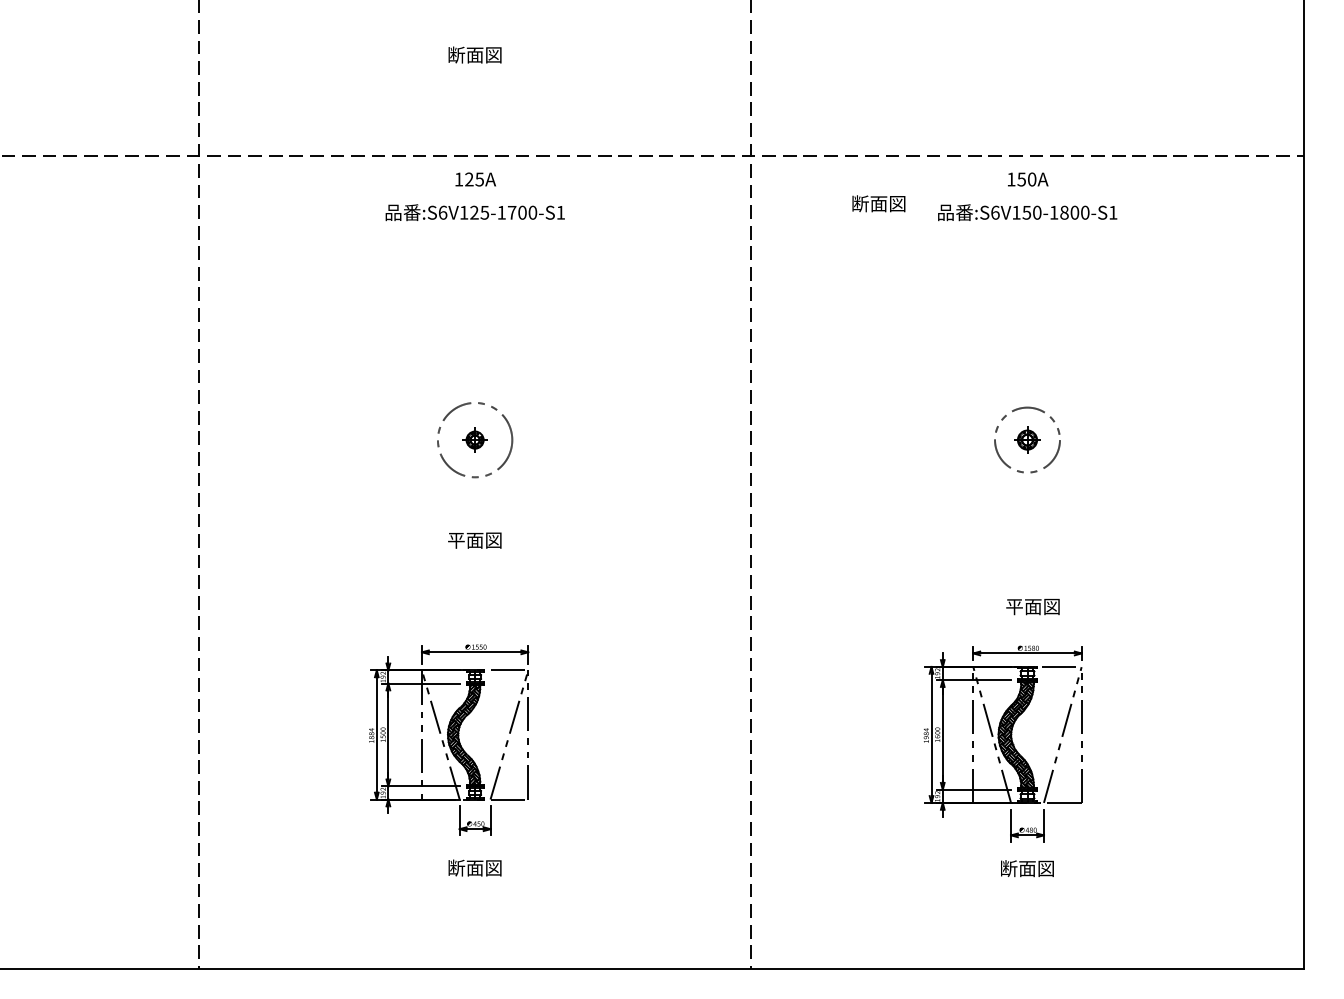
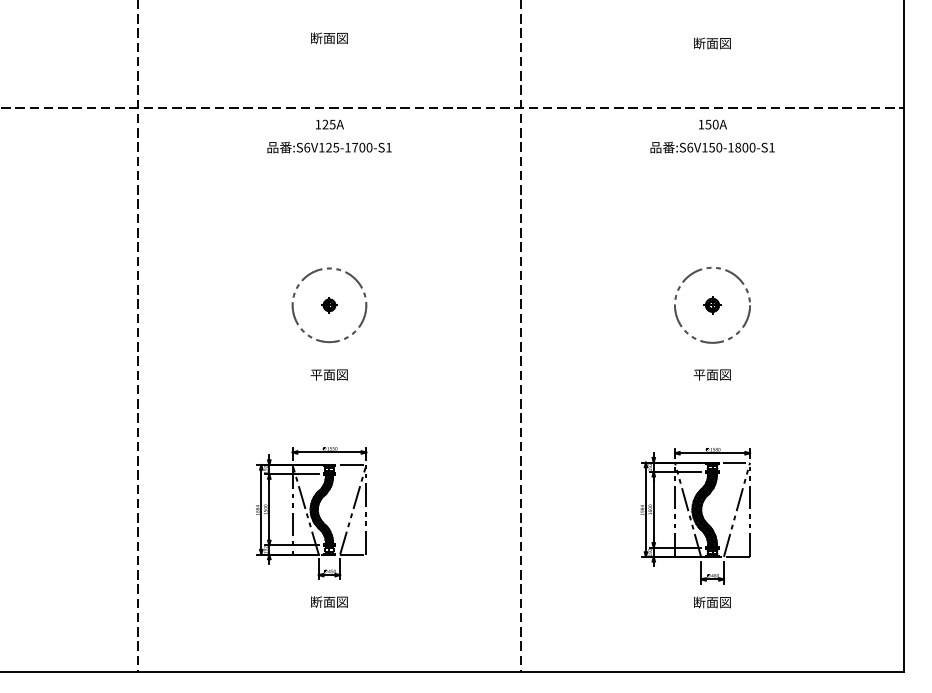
text: (878, 203) -> (712, 43), moved
circle: (1027, 438) -> (712, 304), size x1.67
circle: (475, 440) -> (329, 305), size x1.43
text: (1031, 606) -> (711, 374), moved

